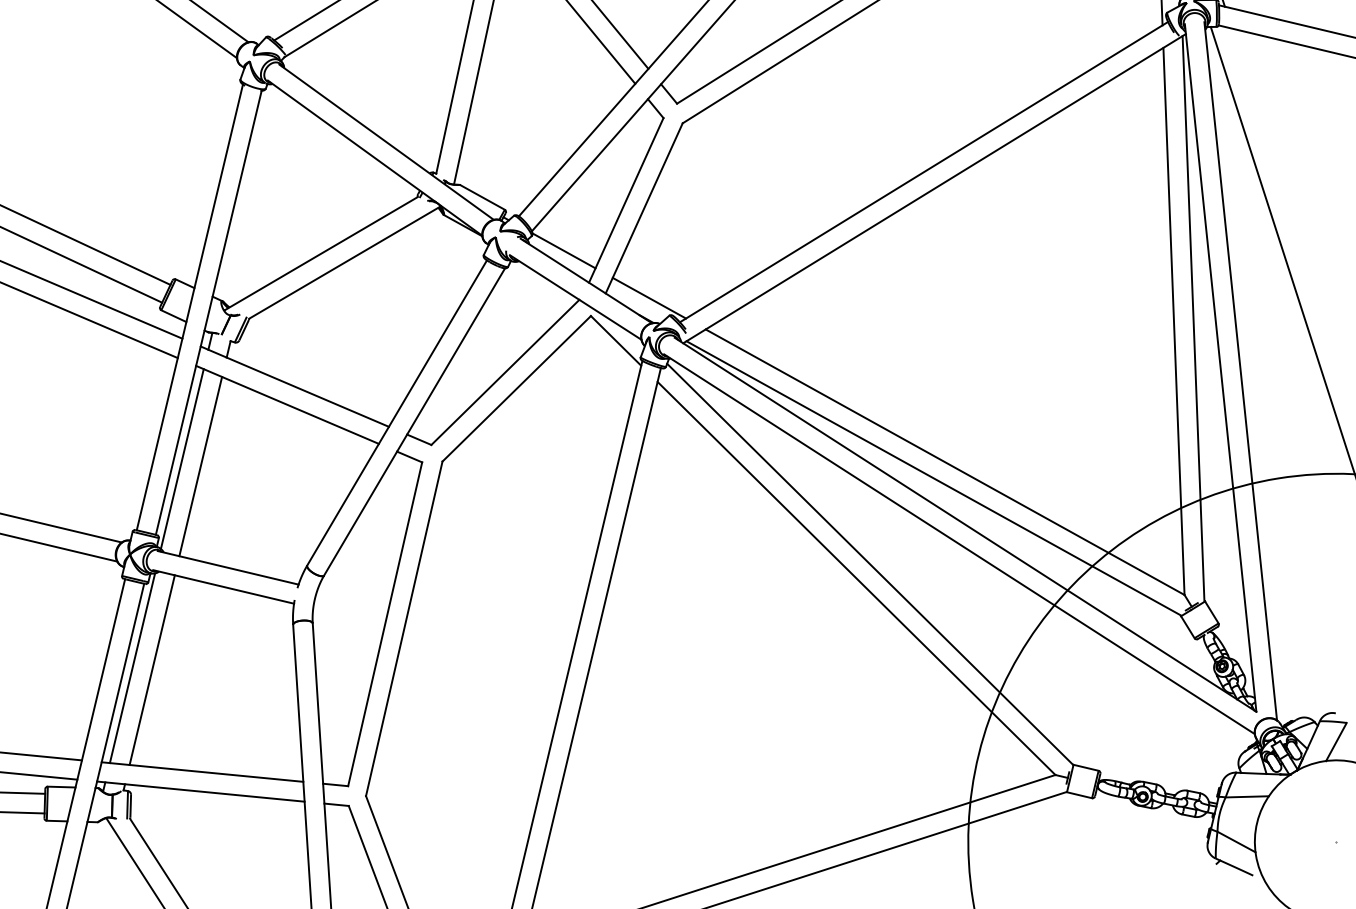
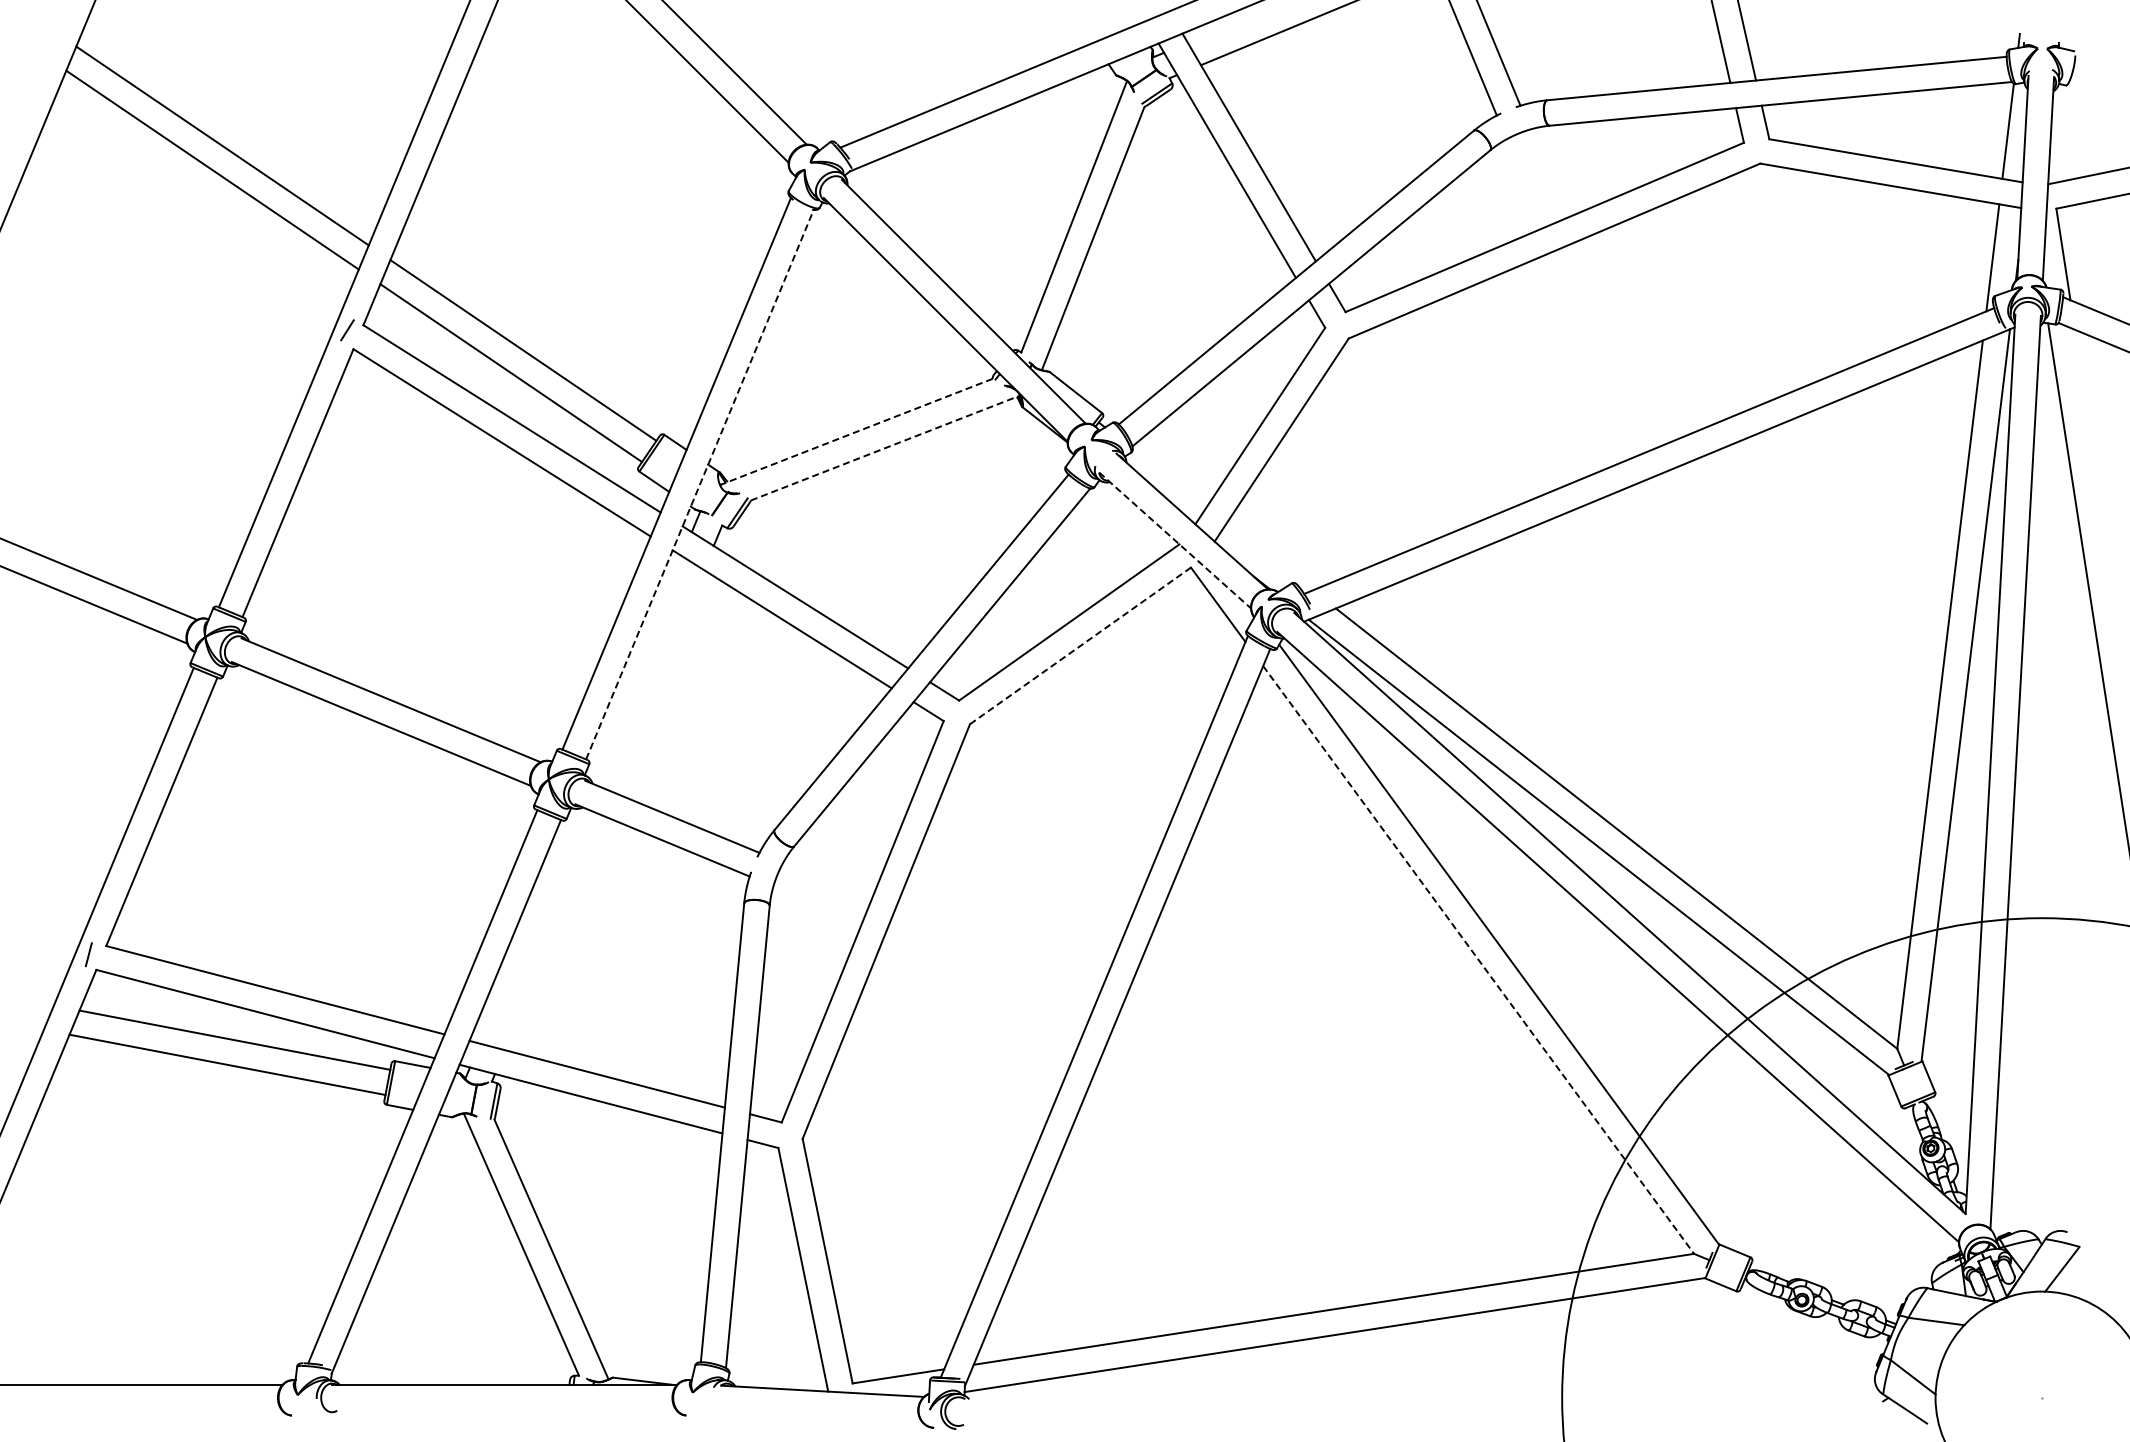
line: (563, 251) -> (1169, 478), removed
line: (320, 253) -> (856, 431), solid -> dashed
line: (344, 262) -> (885, 447), solid -> dashed
line: (575, 297) -> (1175, 540), solid -> dashed
line: (649, 298) -> (1269, 556), removed
line: (209, 312) -> (700, 484), solid -> dashed
line: (516, 388) -> (1080, 645), solid -> dashed
line: (182, 459) -> (635, 667), removed
line: (200, 466) -> (657, 680), removed
line: (856, 578) -> (1478, 960), solid -> dashed
line: (132, 667) -> (528, 925), removed
line: (152, 669) -> (553, 932), removed

